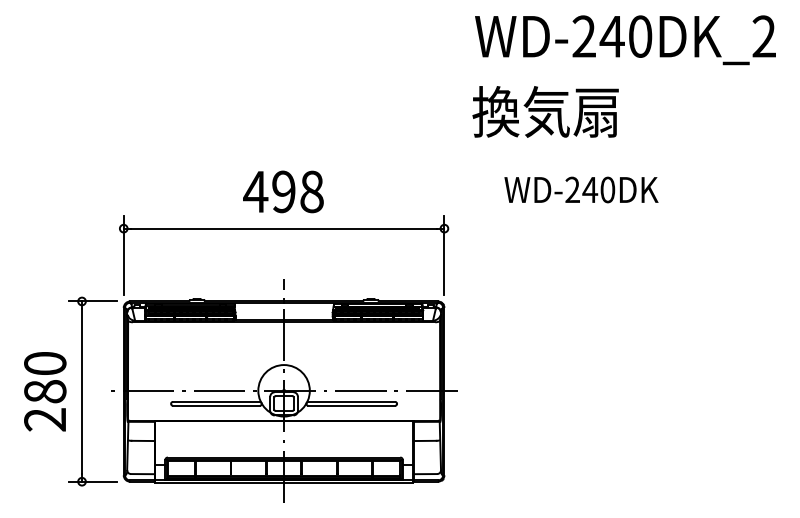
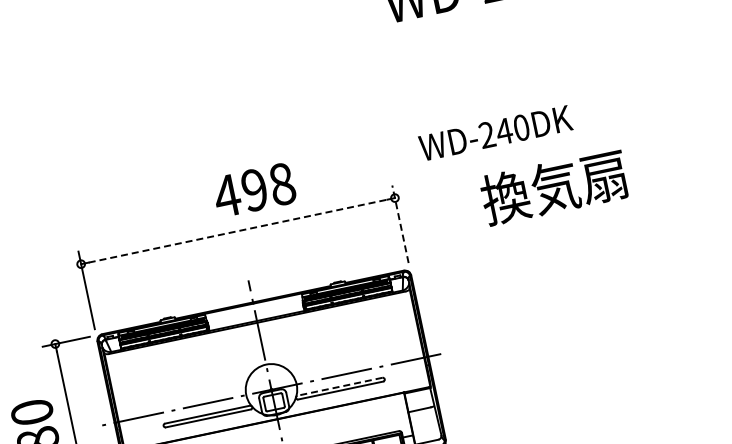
text: (545, 111) -> (554, 186), moved
text: (581, 189) -> (495, 132), moved
text: (283, 191) -> (254, 189), moved
line: (284, 228) -> (238, 230), solid -> dashed
line: (444, 255) -> (400, 224), solid -> dashed
line: (351, 401) -> (339, 386), solid -> dashed

